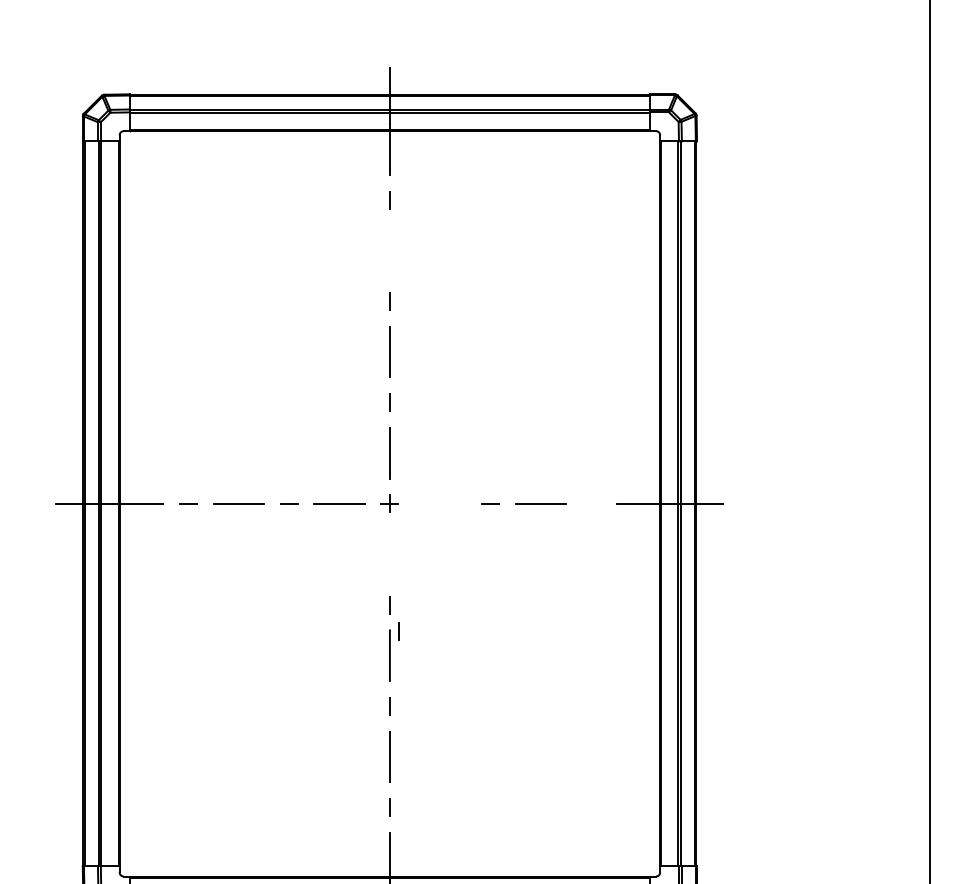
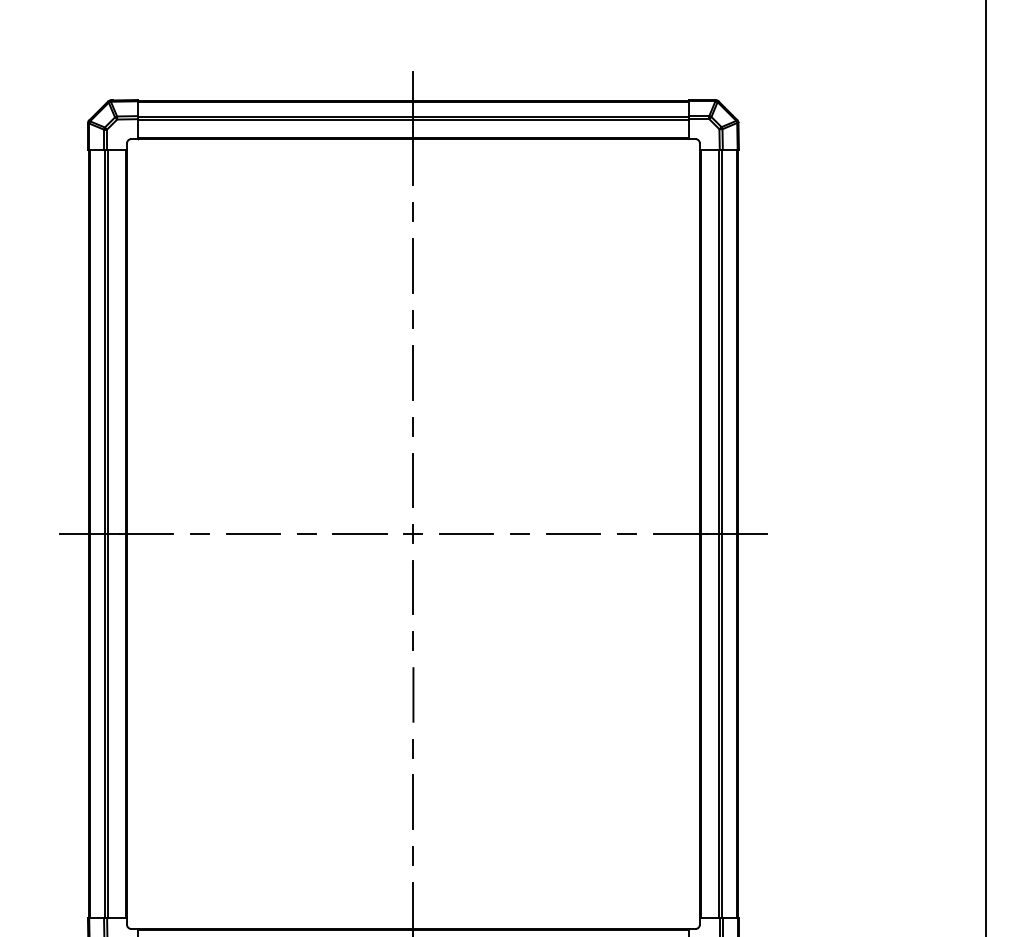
line: (389, 250) -> (412, 265), added
line: (440, 503) -> (467, 533), added
line: (591, 503) -> (627, 533), added
line: (389, 554) -> (412, 587), added
line: (398, 631) -> (422, 669), removed

